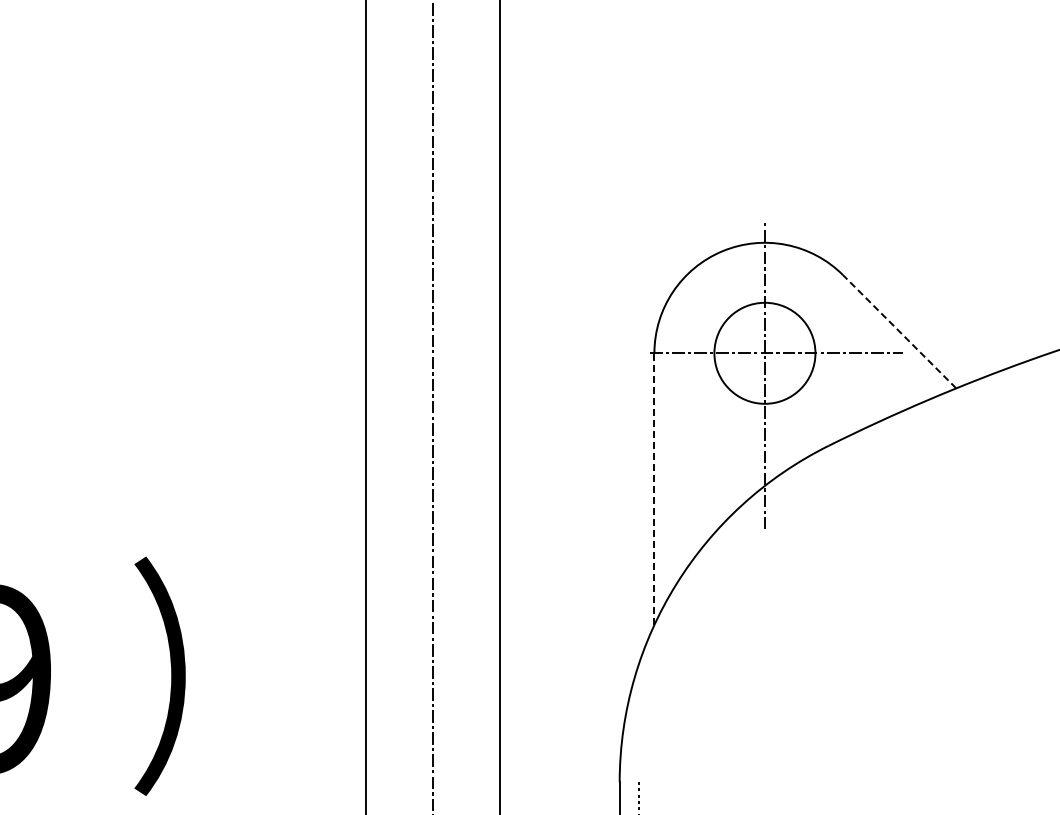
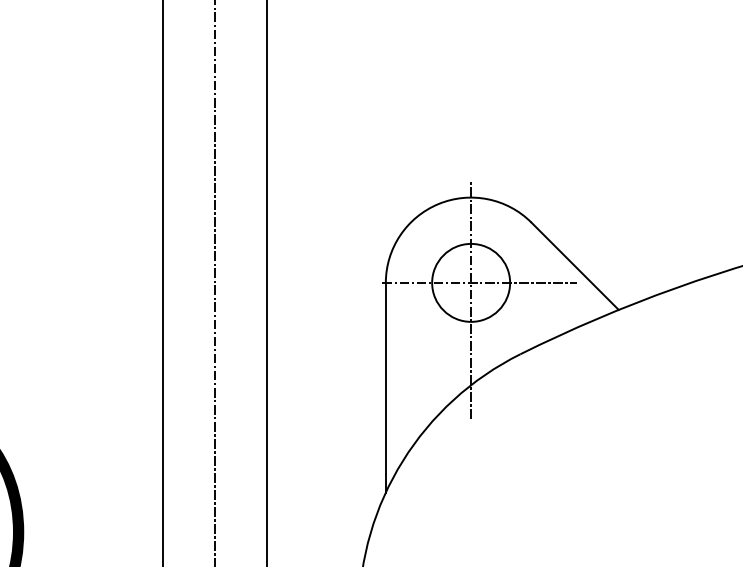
line: (899, 331) -> (574, 266), dashed -> solid
line: (654, 489) -> (385, 387), dashed -> solid

